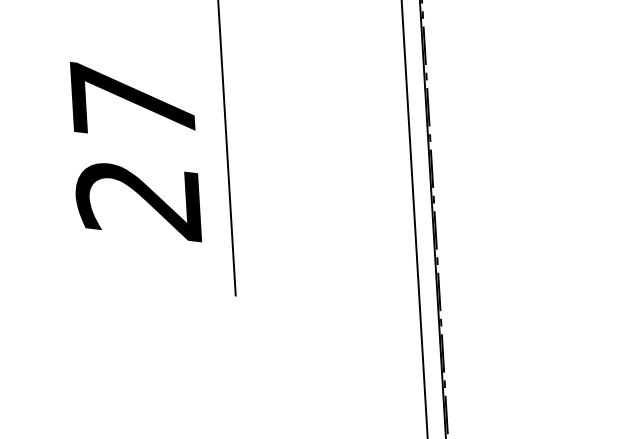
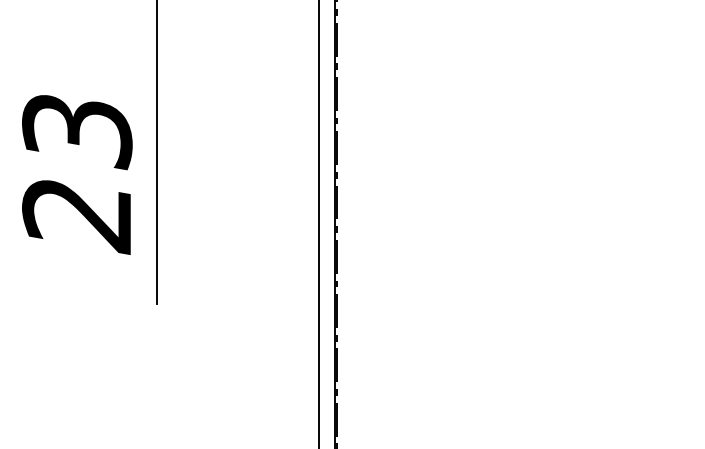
text: (133, 103) -> (77, 129), 27 -> 23

